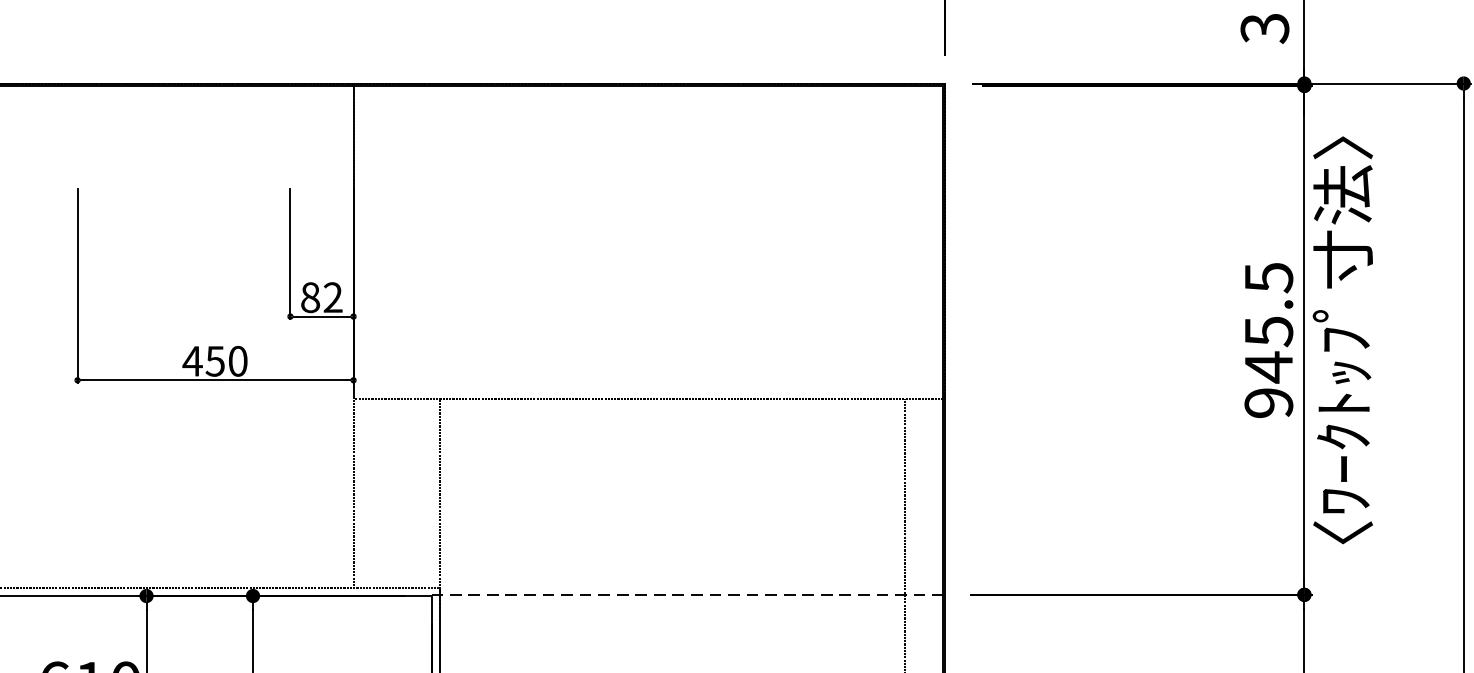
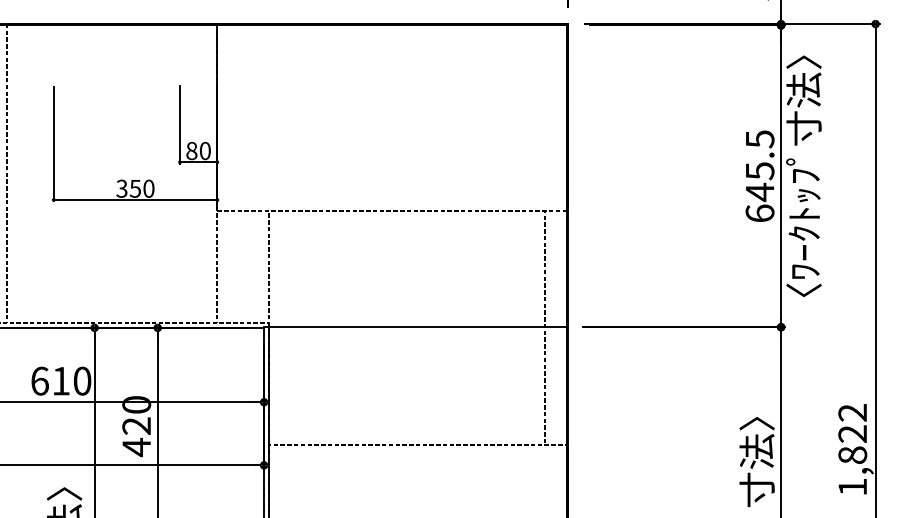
text: (331, 298) -> (204, 151), 82 -> 80
text: (191, 360) -> (121, 188), 450 -> 350
text: (1267, 403) -> (759, 213), 945.5 -> 645.5
line: (686, 595) -> (414, 327), dashed -> solid

